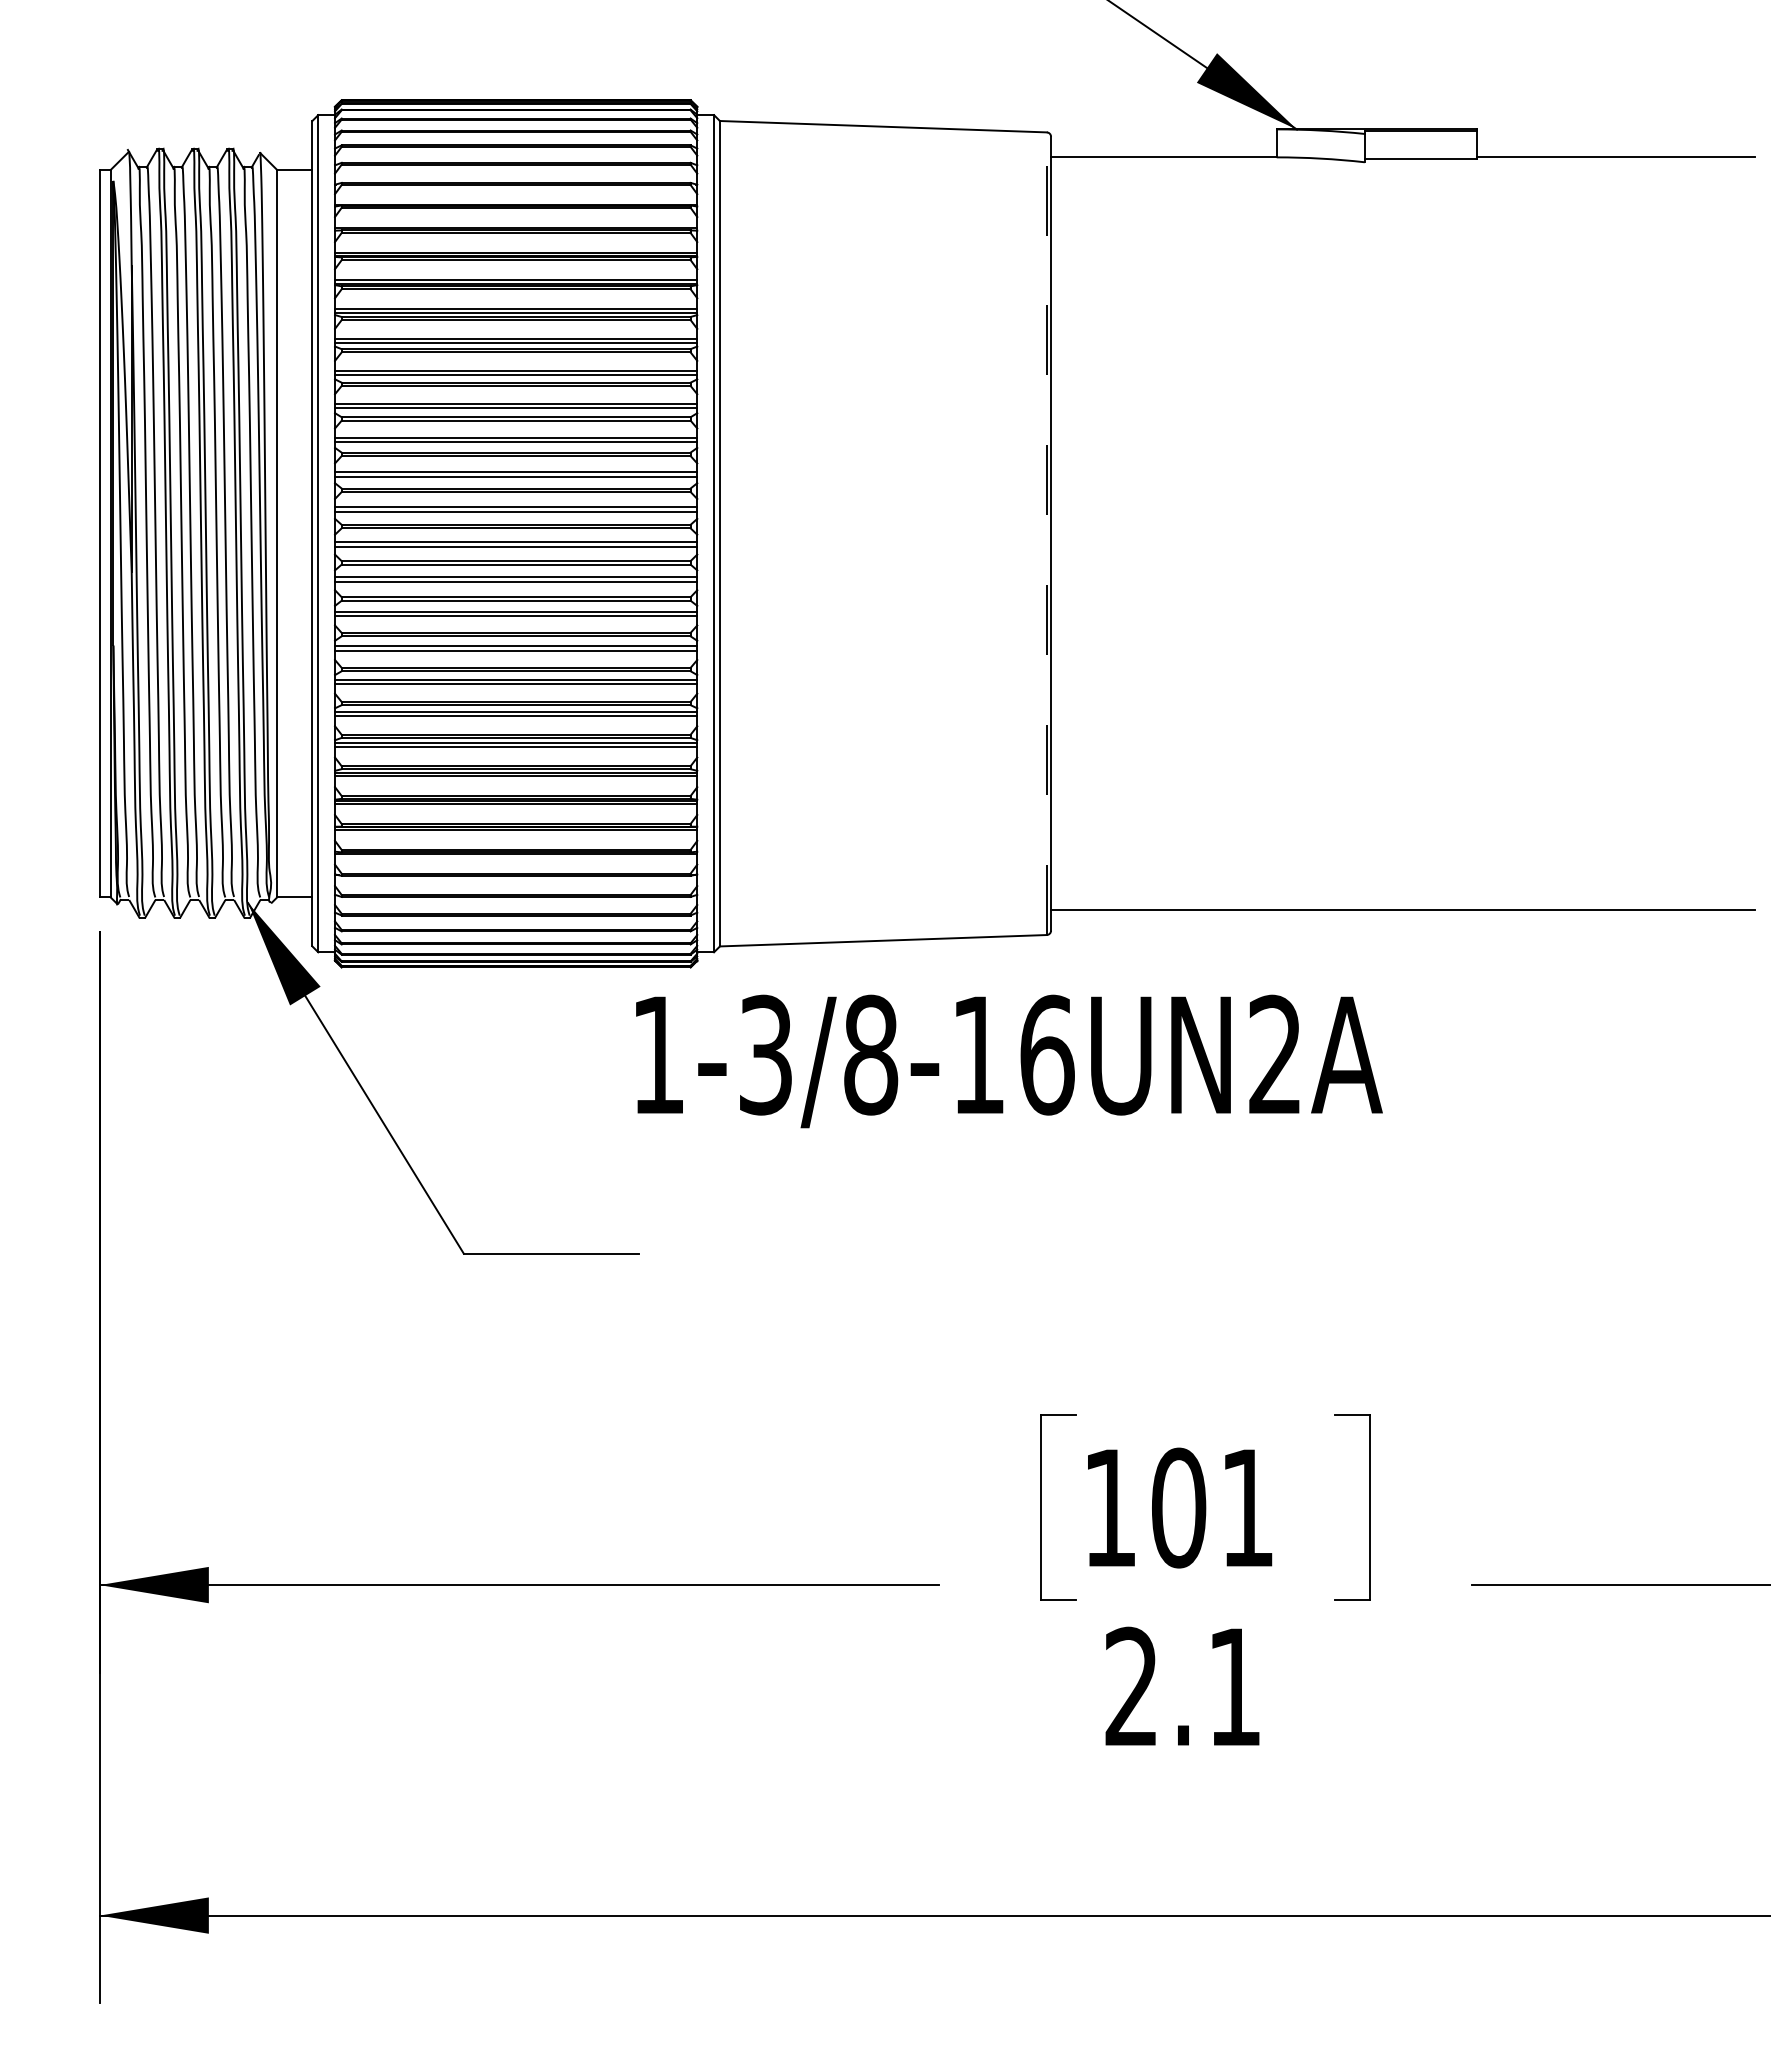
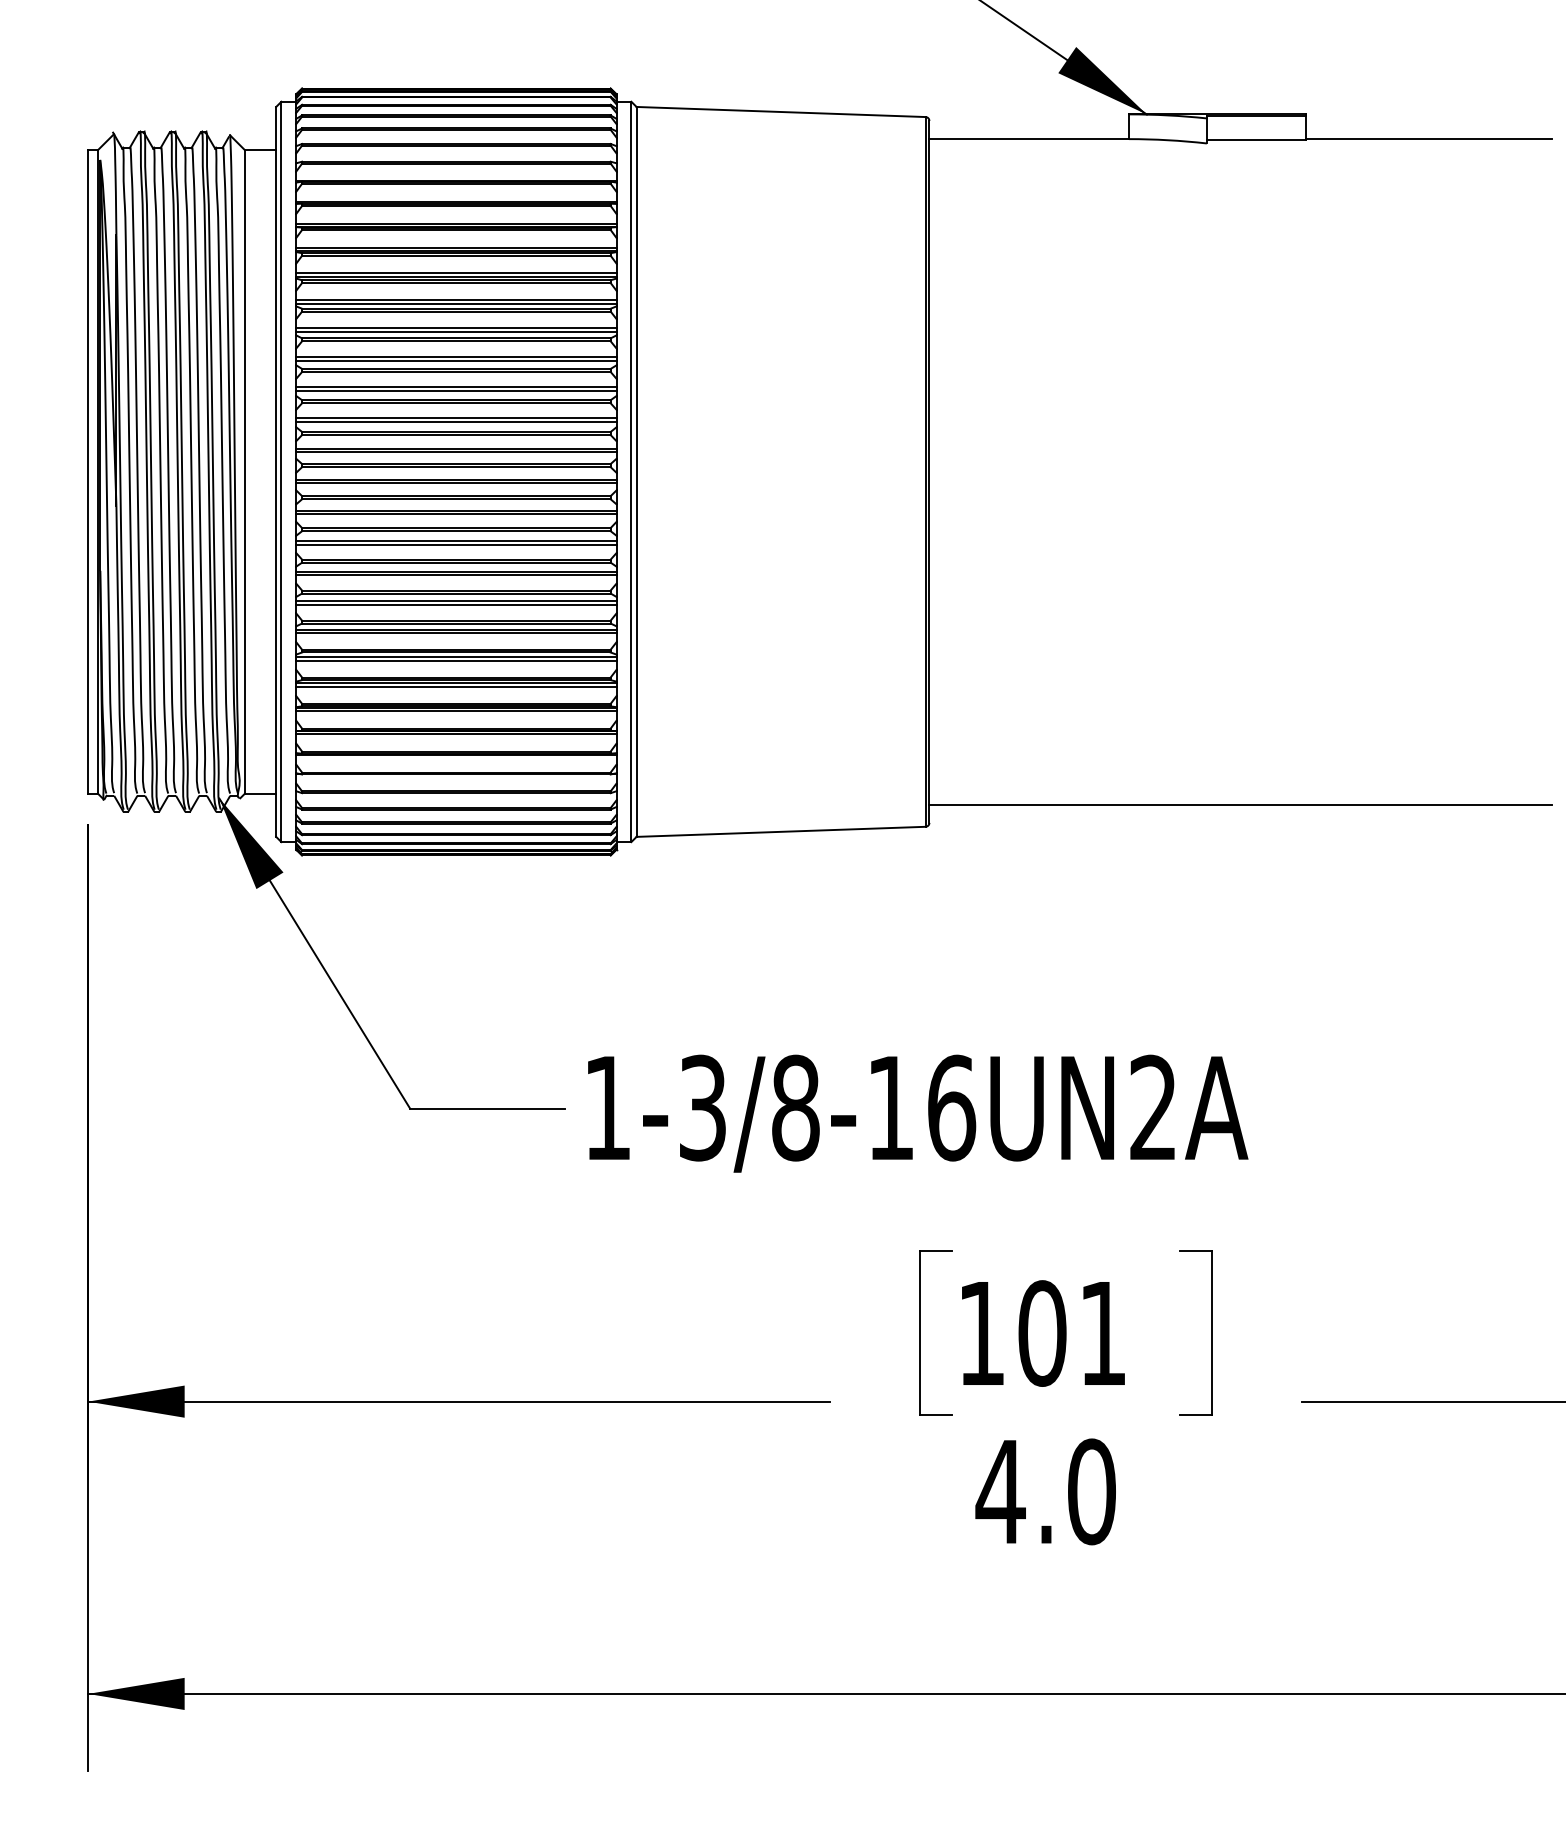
line: (1046, 533) -> (925, 471), dashed -> solid
text: (1009, 1061) -> (918, 1113), moved
text: (1182, 1686) -> (1045, 1491), 2.1 -> 4.0

